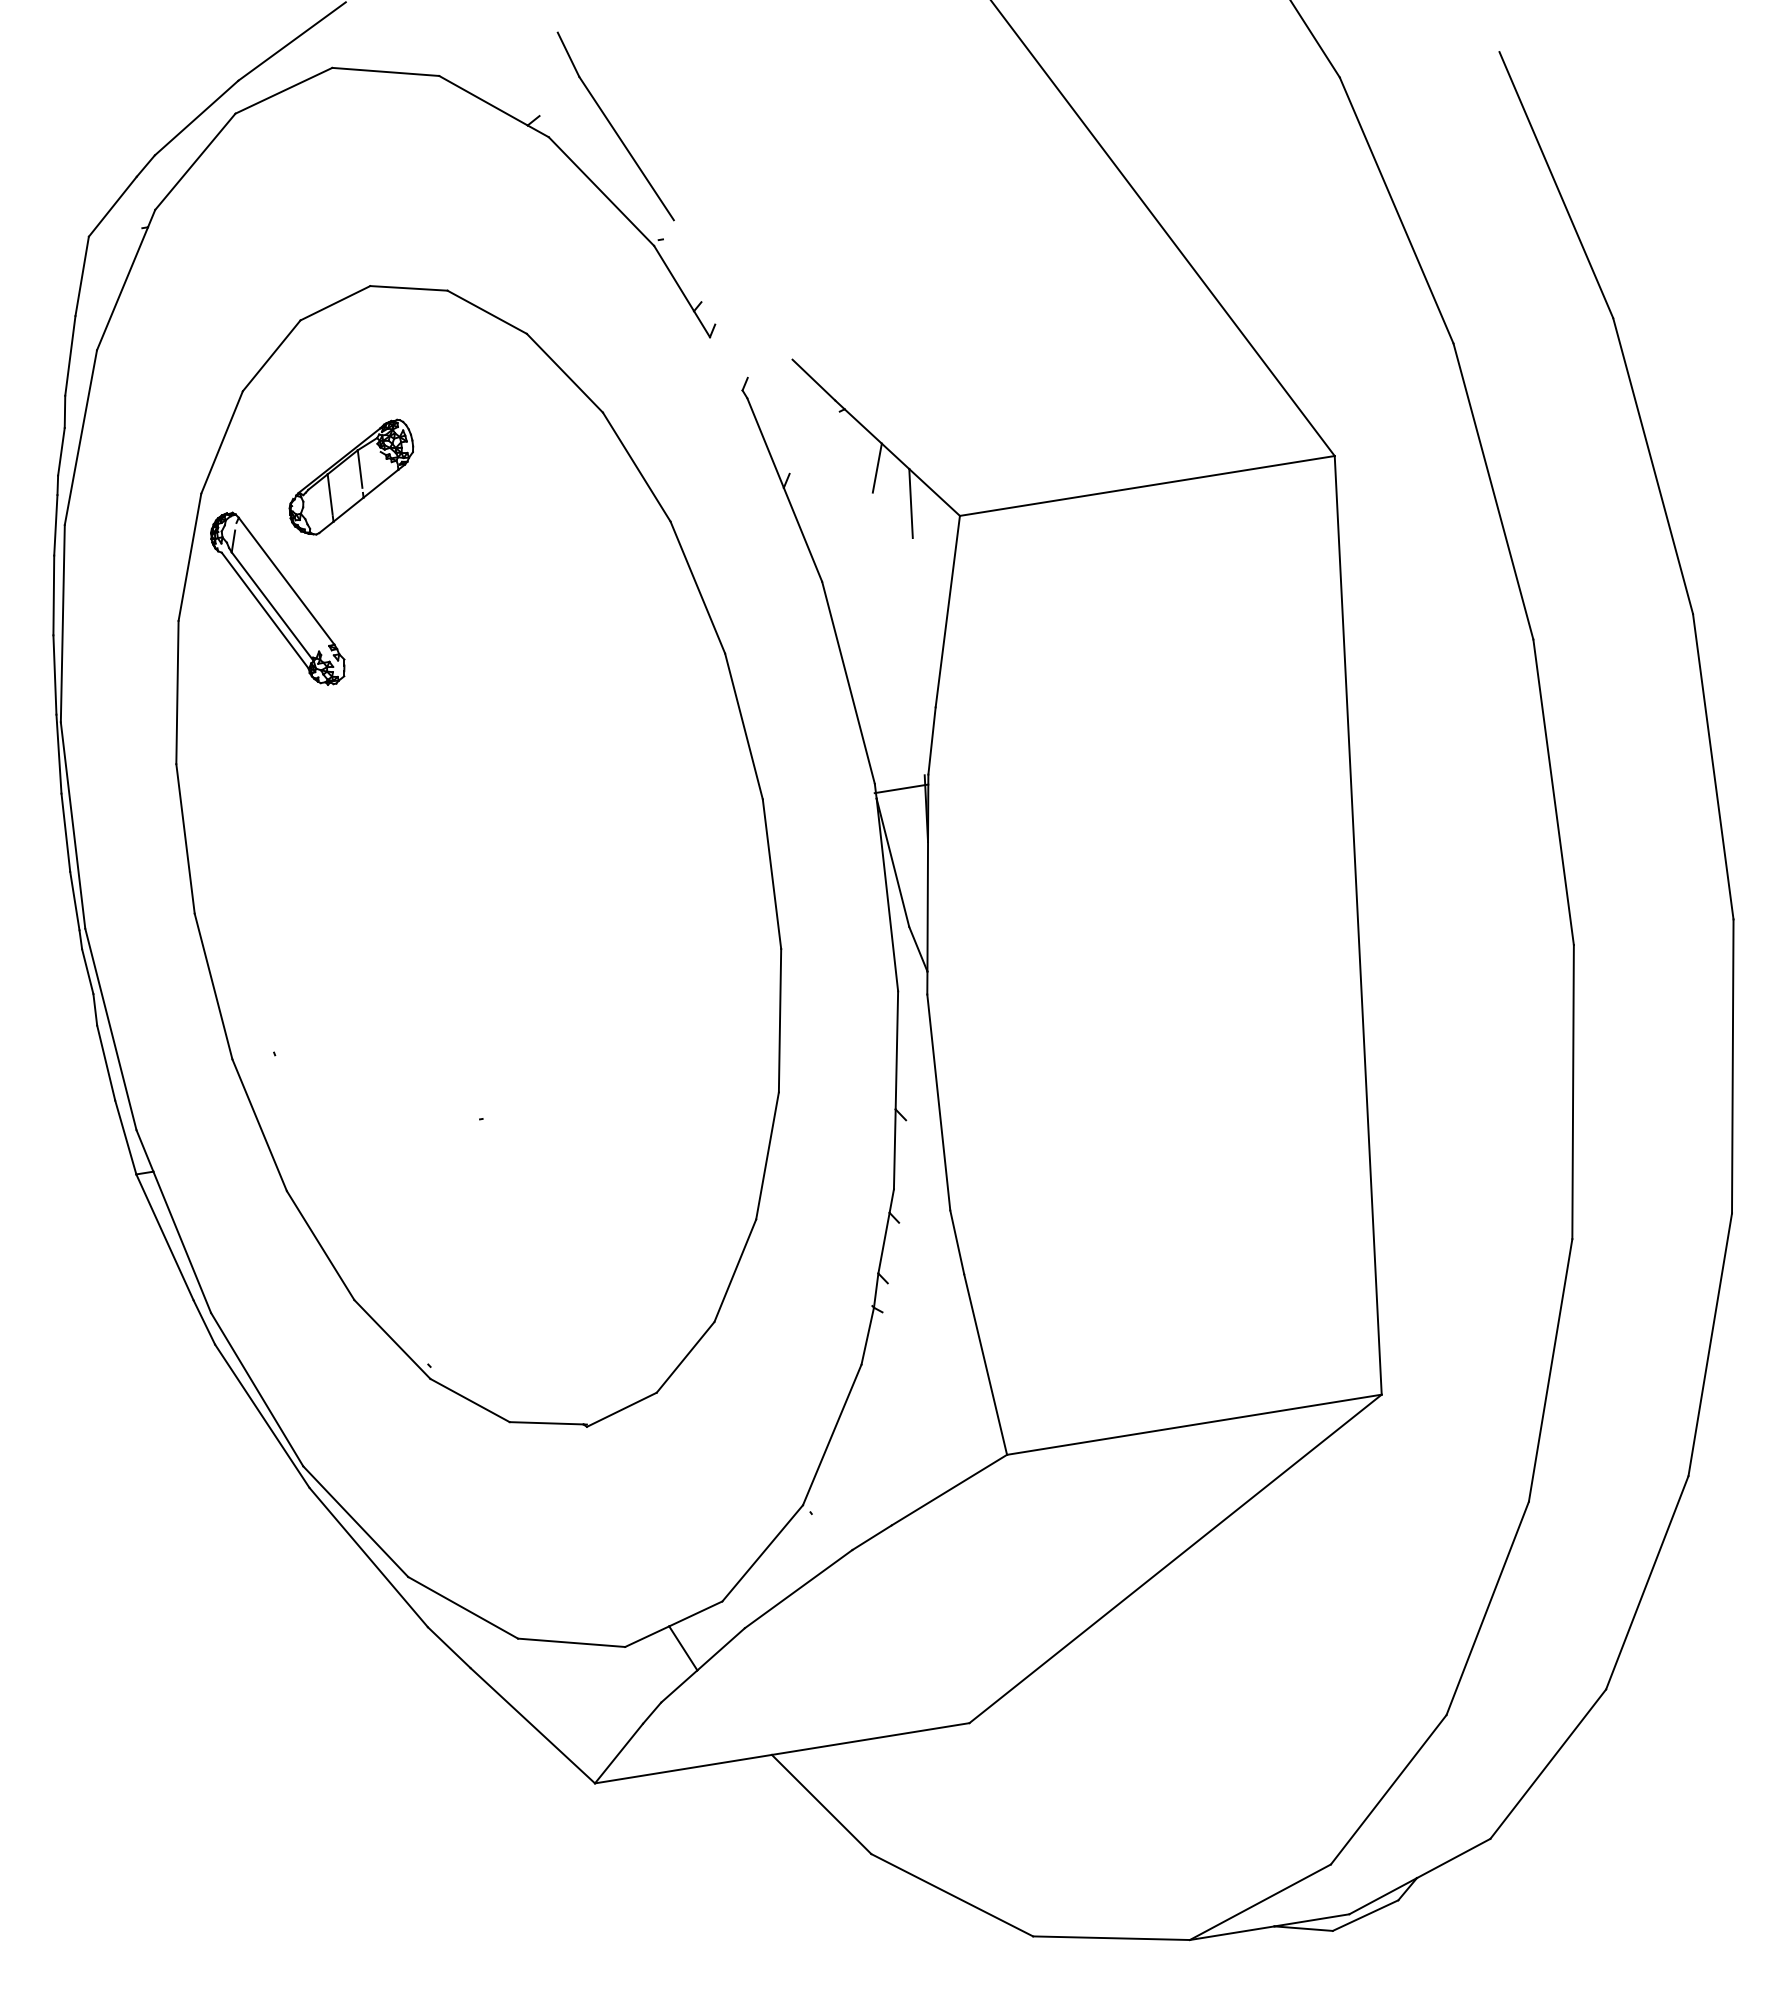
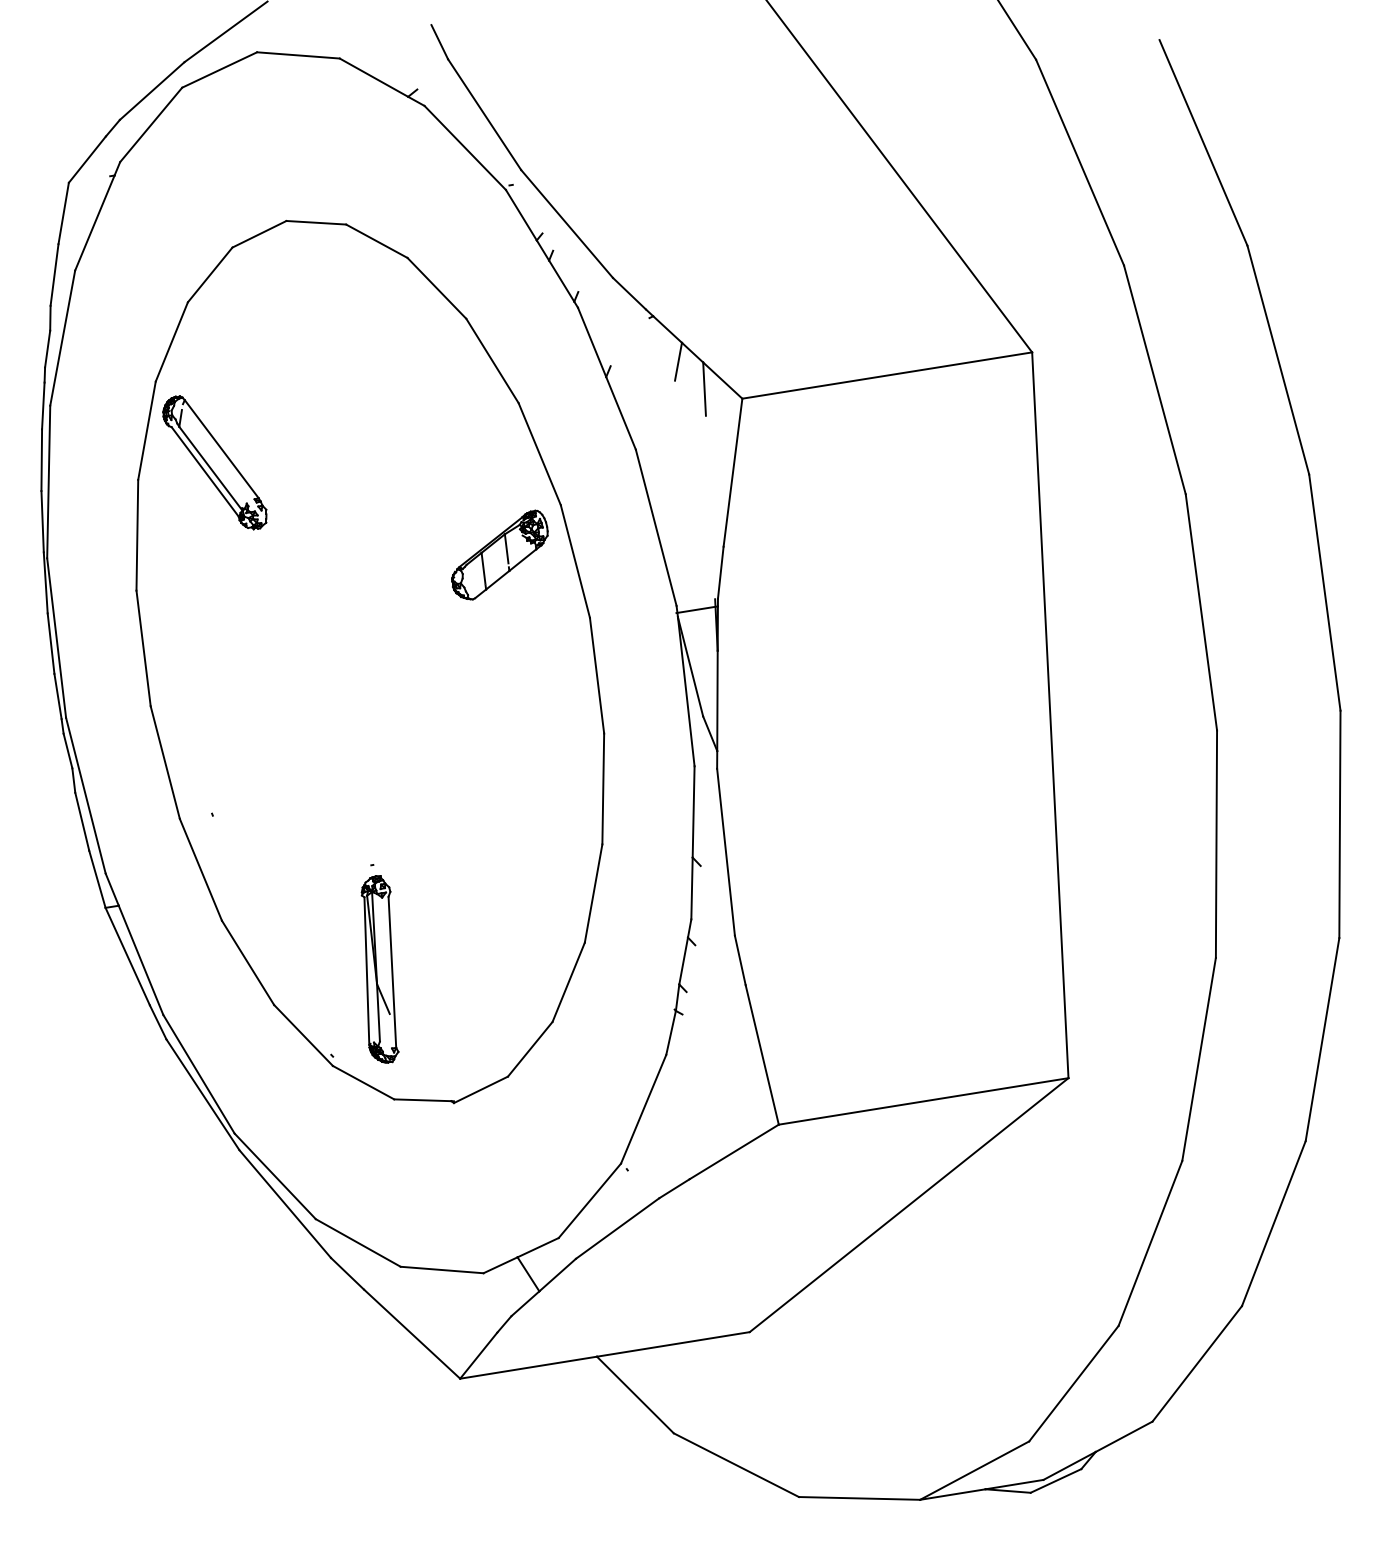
line: (732, 289) -> (566, 223), added
line: (726, 363) -> (561, 280), added
part: (351, 476) -> (500, 554), moved
part: (491, 1253) -> (380, 969), added

